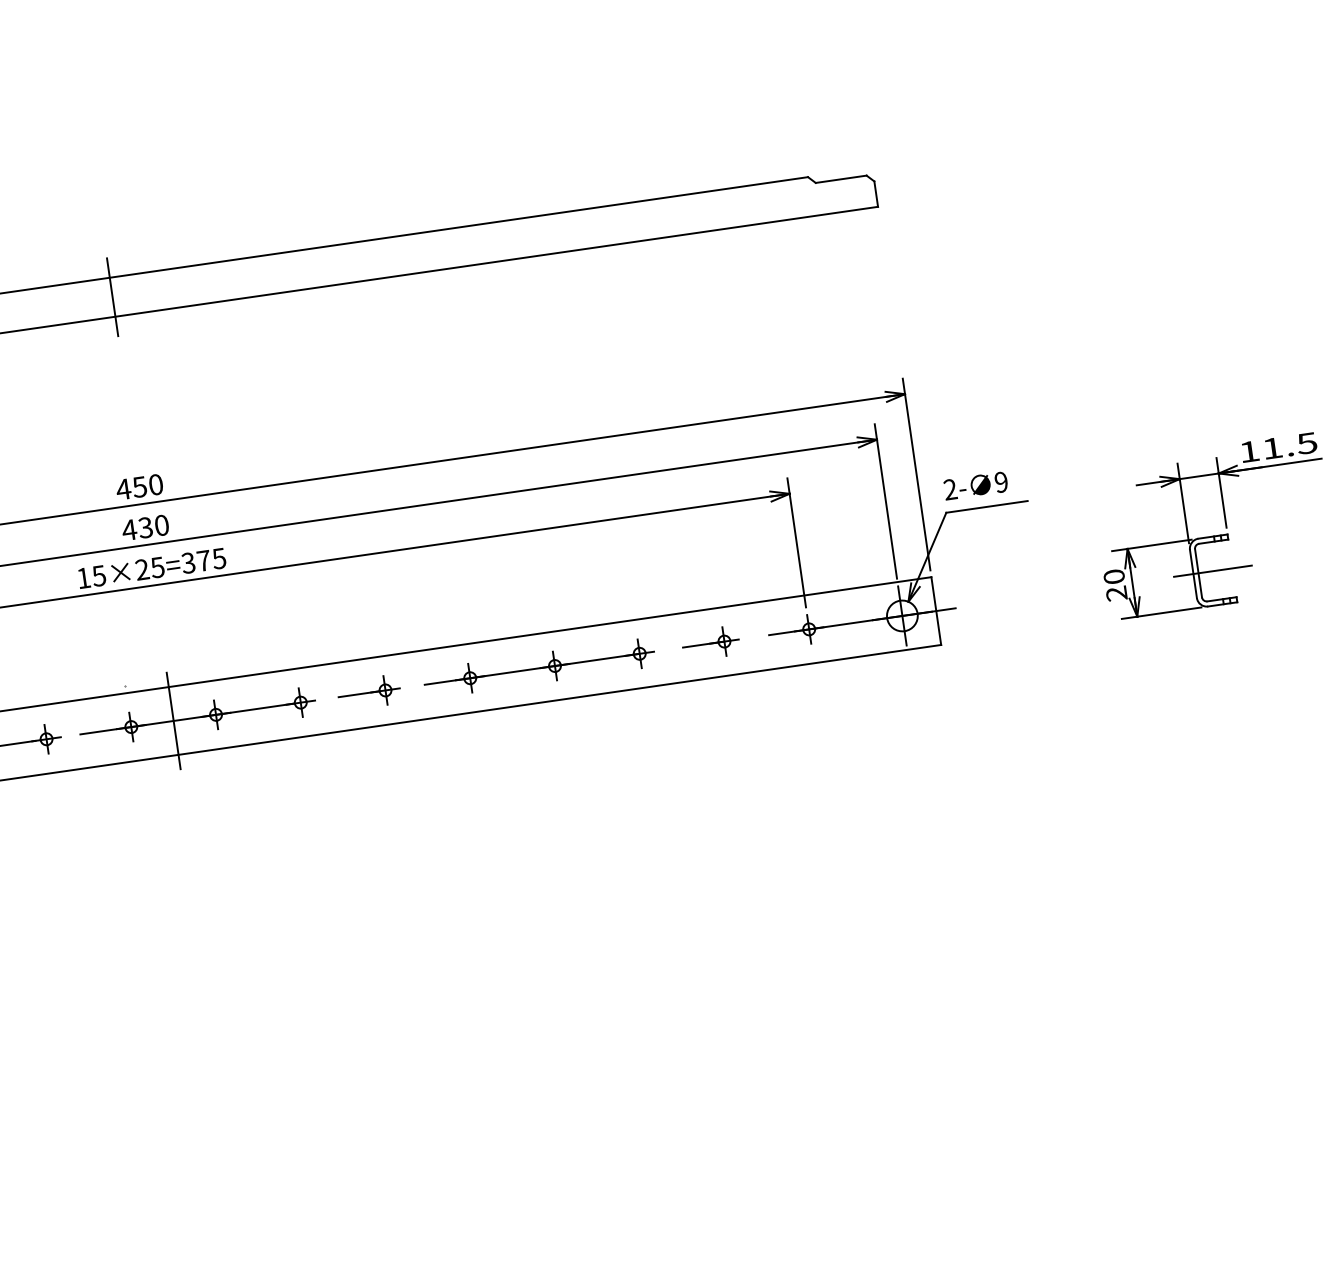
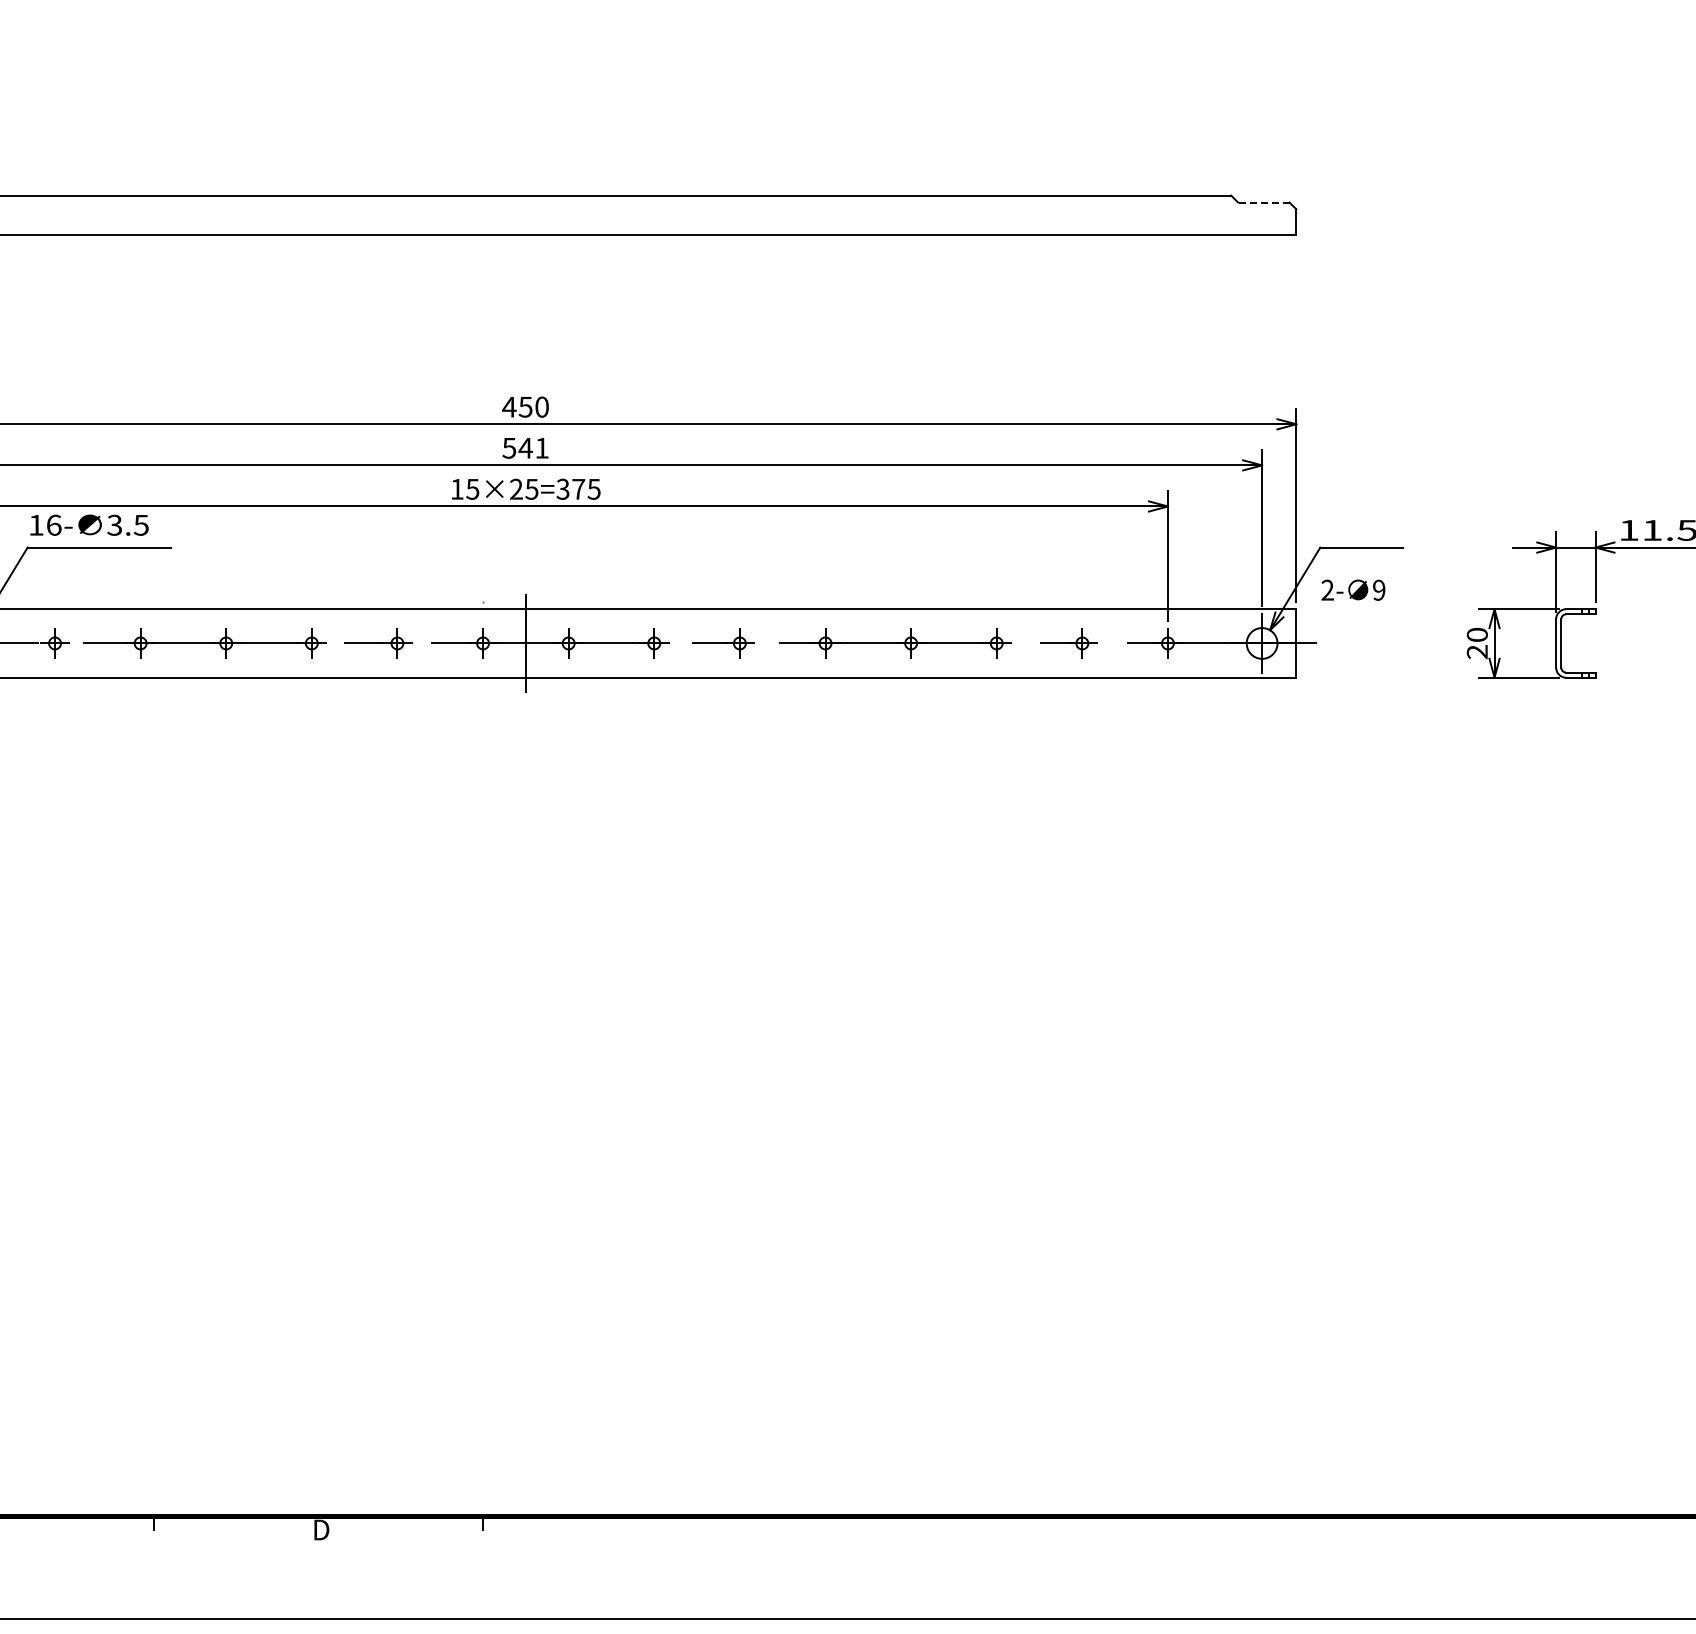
line: (840, 179) -> (1263, 202), solid -> dashed
line: (112, 297) -> (525, 215), removed
text: (975, 485) -> (1353, 589), moved
text: (145, 527) -> (525, 447), 430 -> 541
line: (1212, 571) -> (1575, 643), removed

